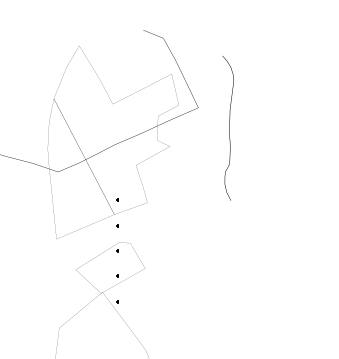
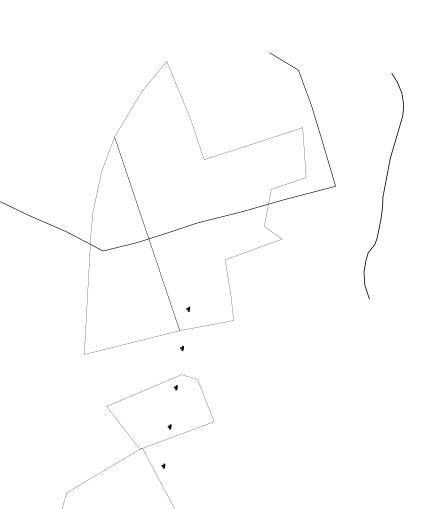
curve: (229, 128) -> (384, 187), moved

